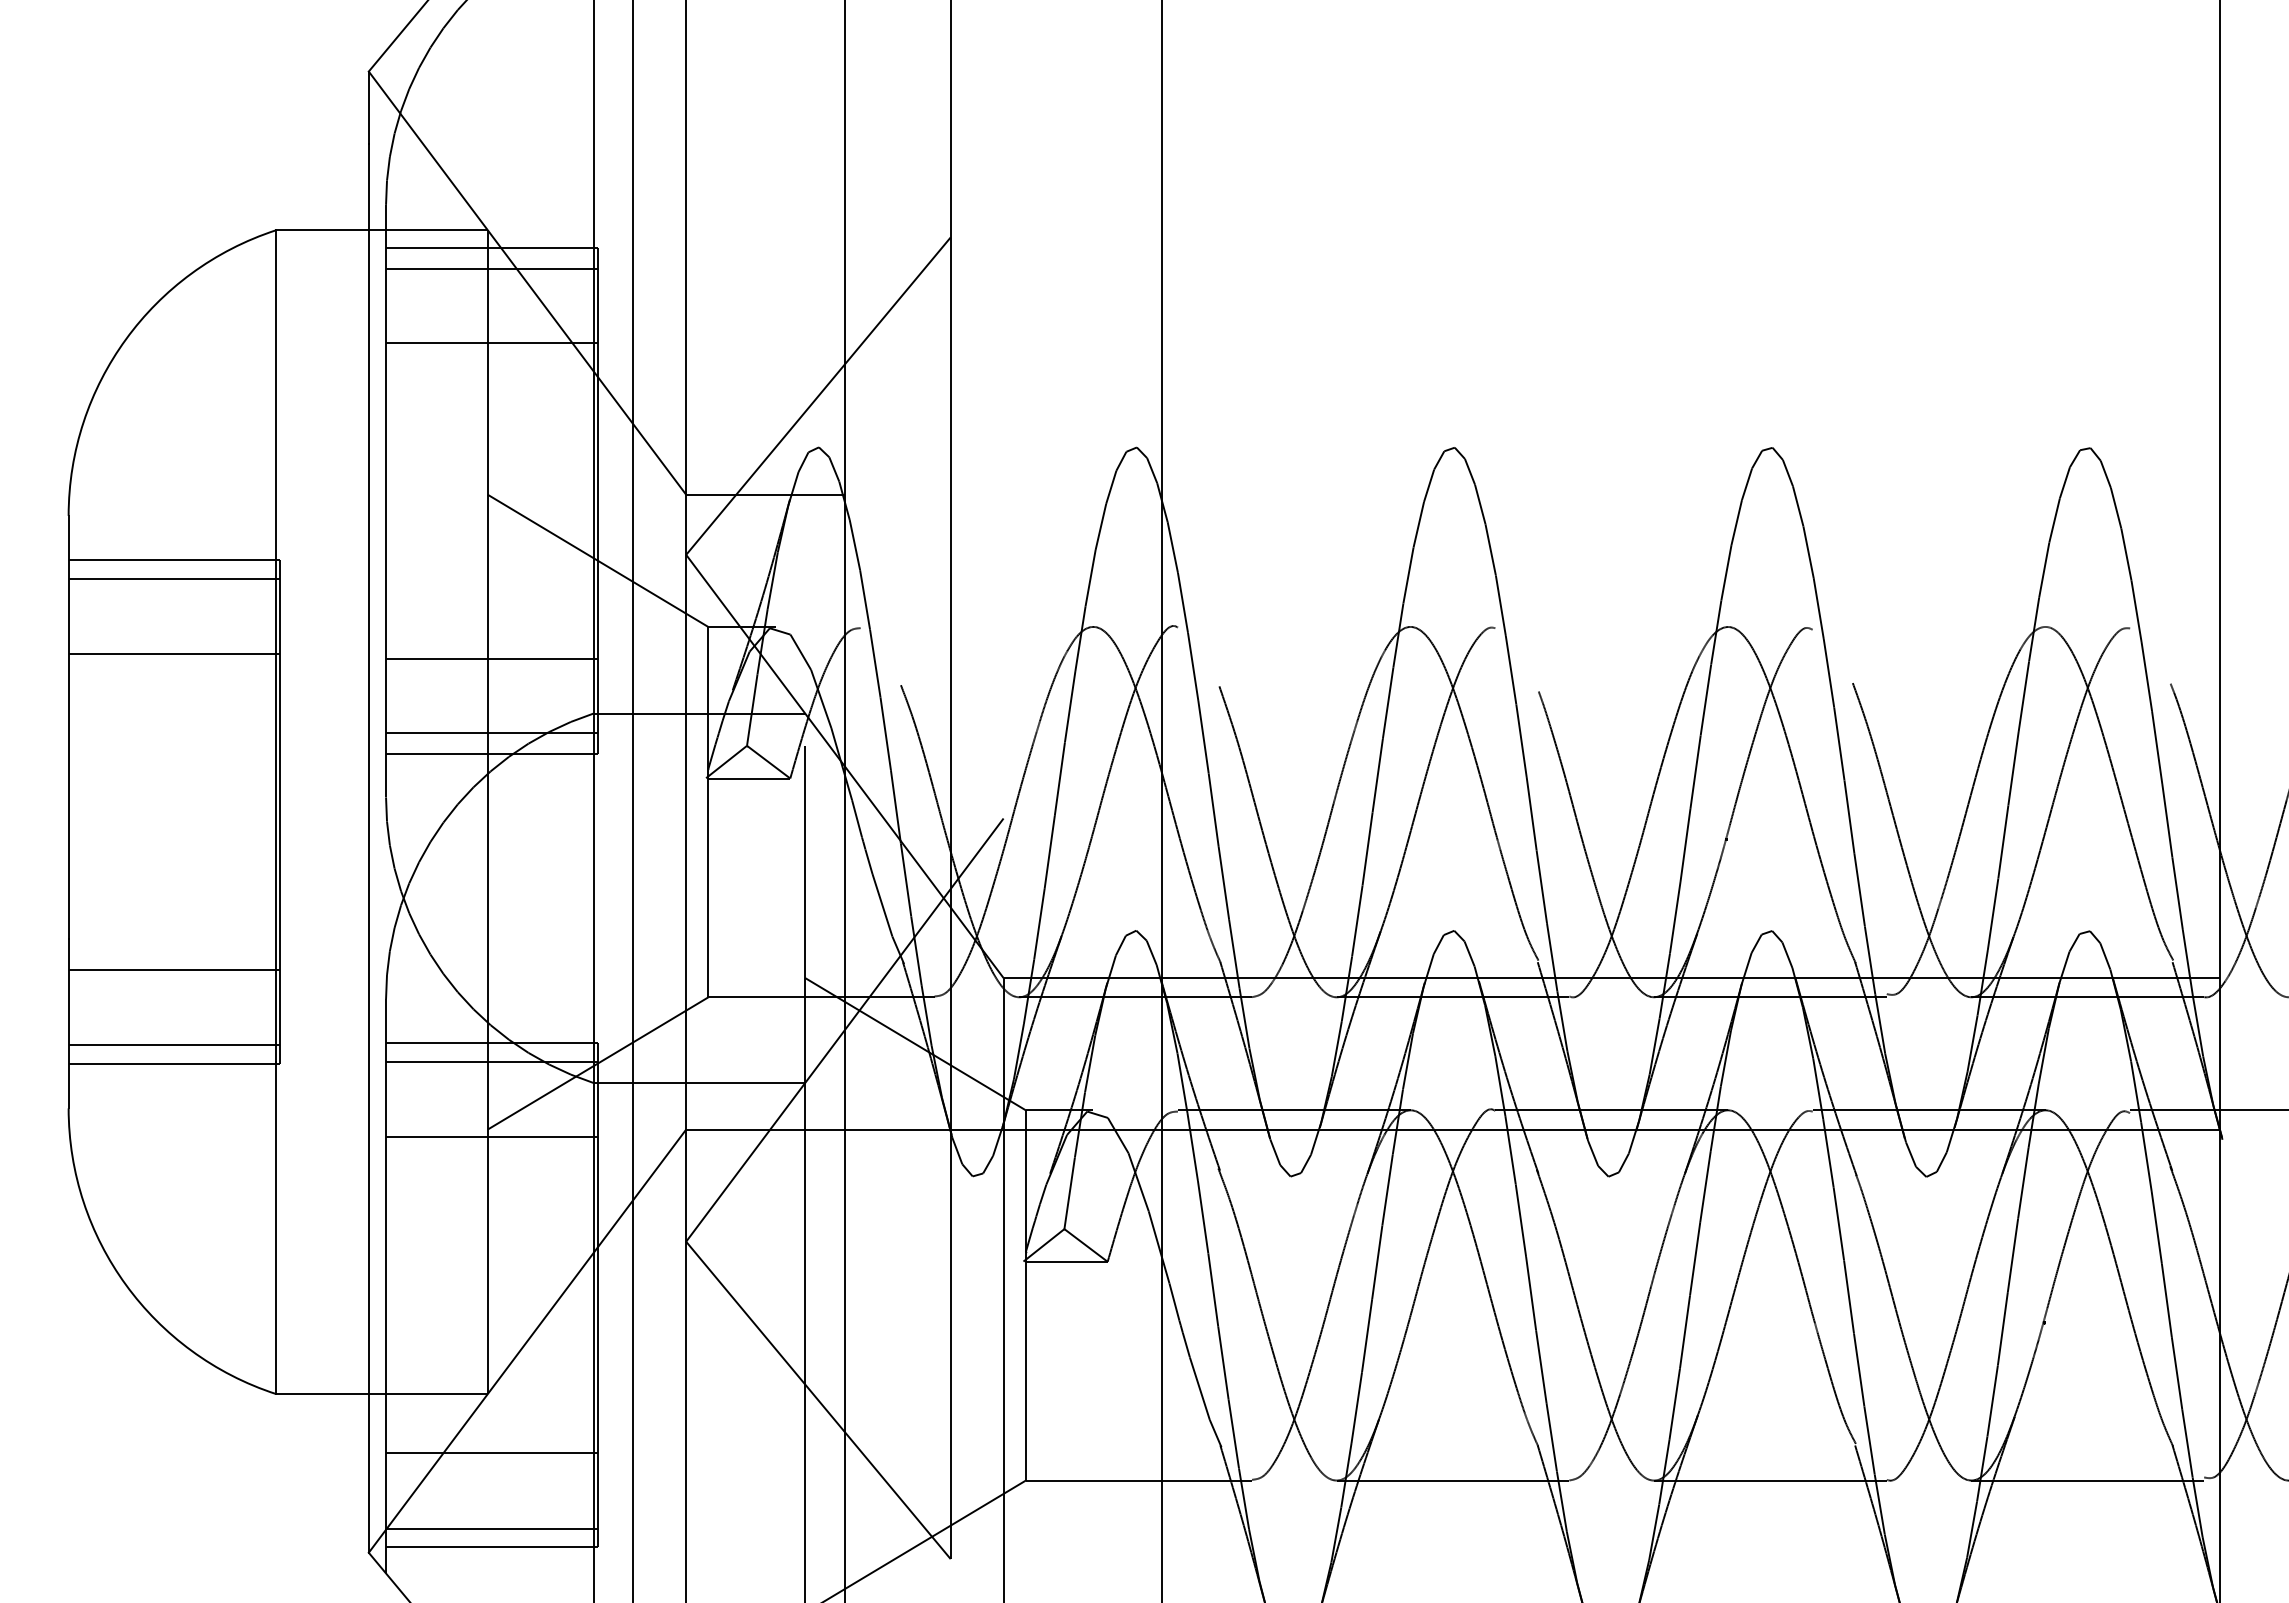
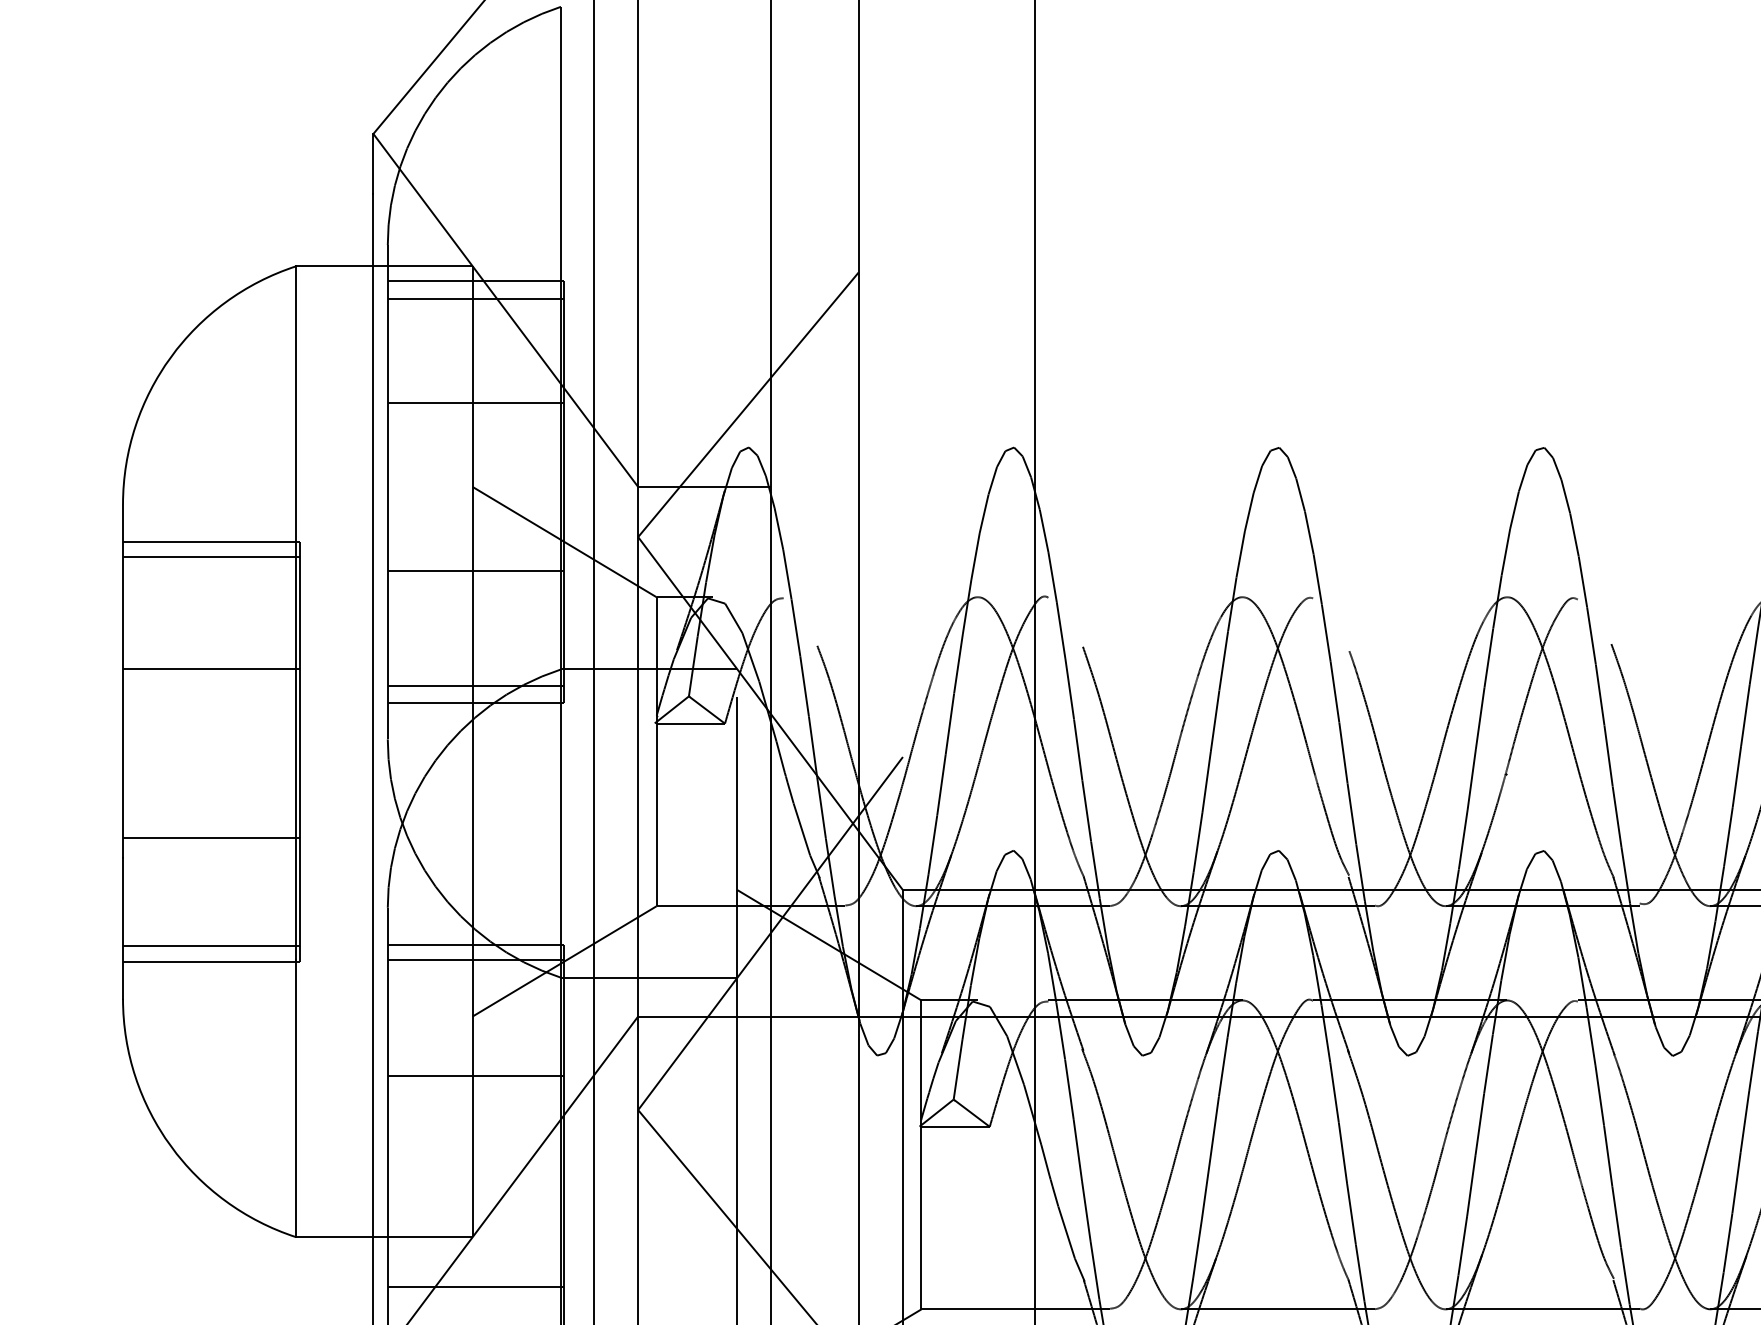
line: (491, 343) -> (475, 403), moved
line: (174, 654) -> (211, 669), moved
line: (491, 658) -> (475, 570), moved
line: (174, 970) -> (211, 837), moved
line: (491, 1137) -> (475, 1075), moved

